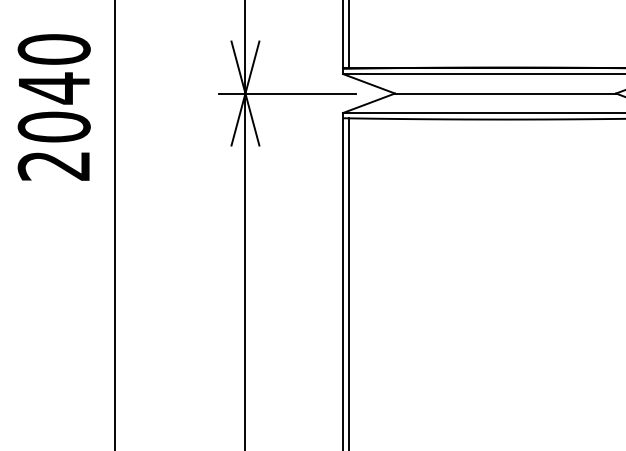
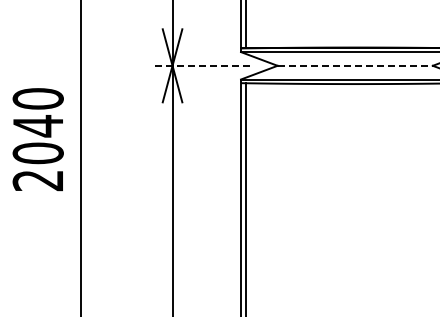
line: (288, 93) -> (202, 65), solid -> dashed
line: (505, 93) -> (355, 65), solid -> dashed
text: (53, 107) -> (37, 139), moved

